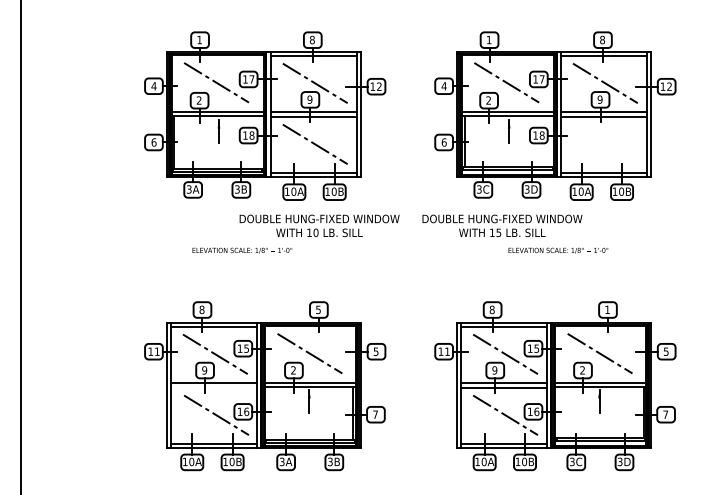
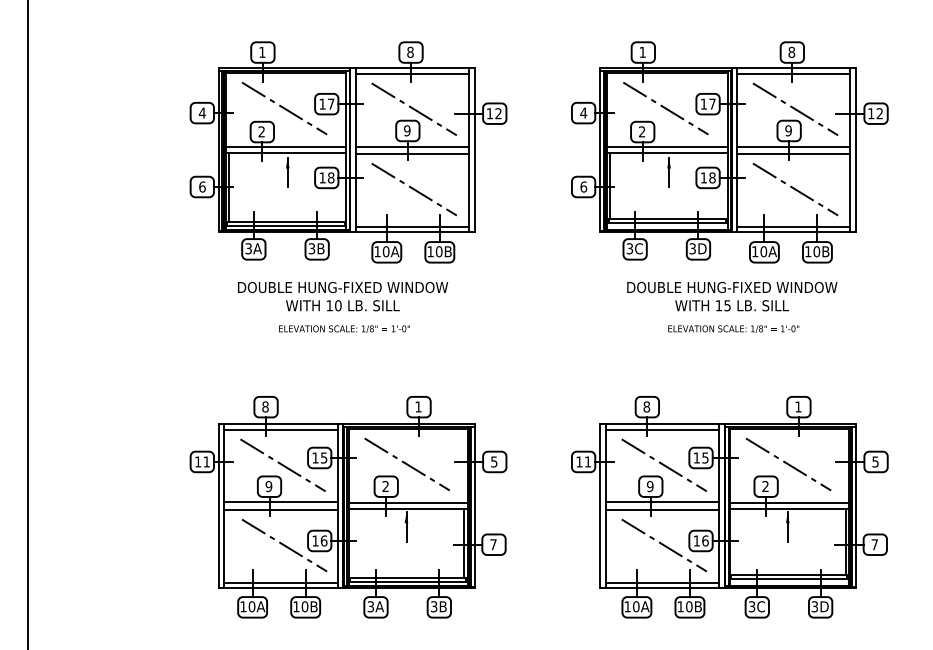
line: (605, 144) -> (795, 189), added
text: (319, 225) -> (343, 296), moved
text: (502, 225) -> (732, 296), moved
text: (242, 250) -> (344, 328), moved
text: (318, 309) -> (418, 406), 5 -> 1
line: (213, 387) -> (280, 509), added

